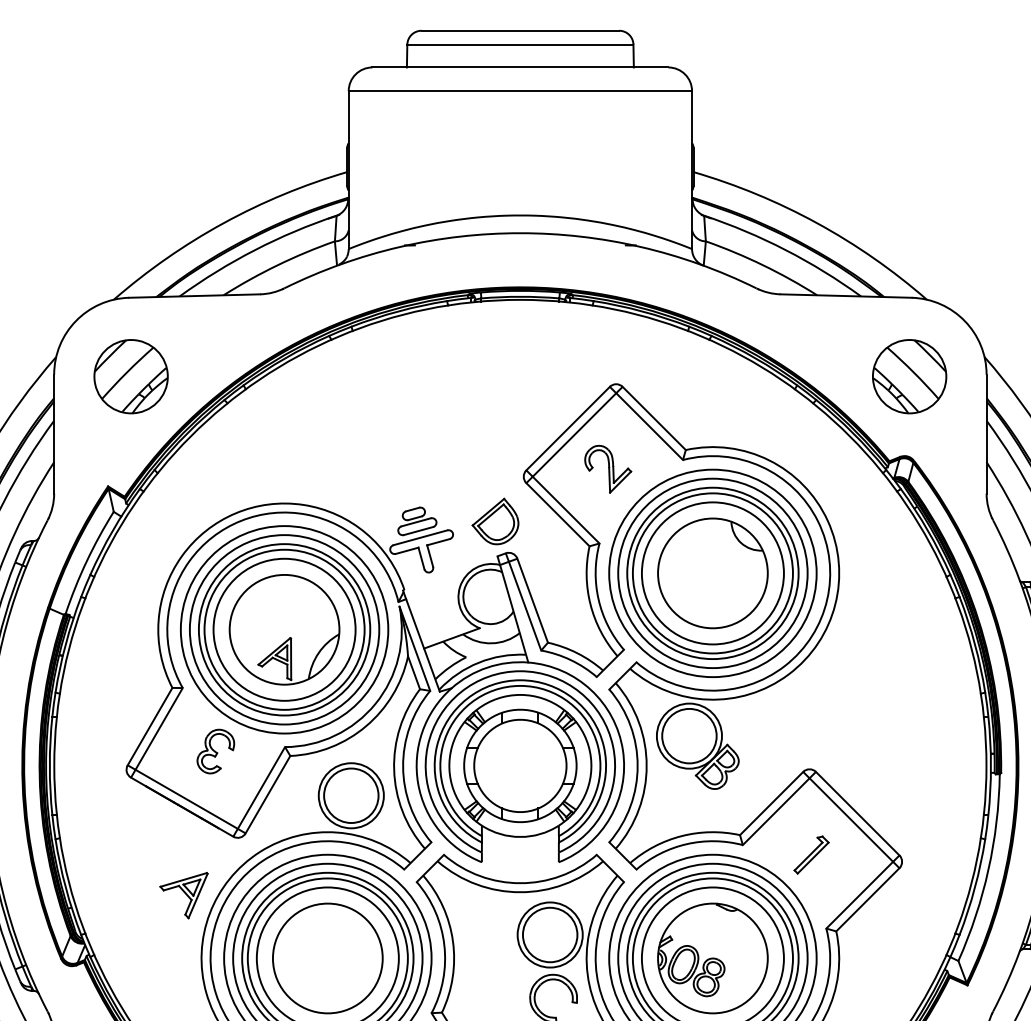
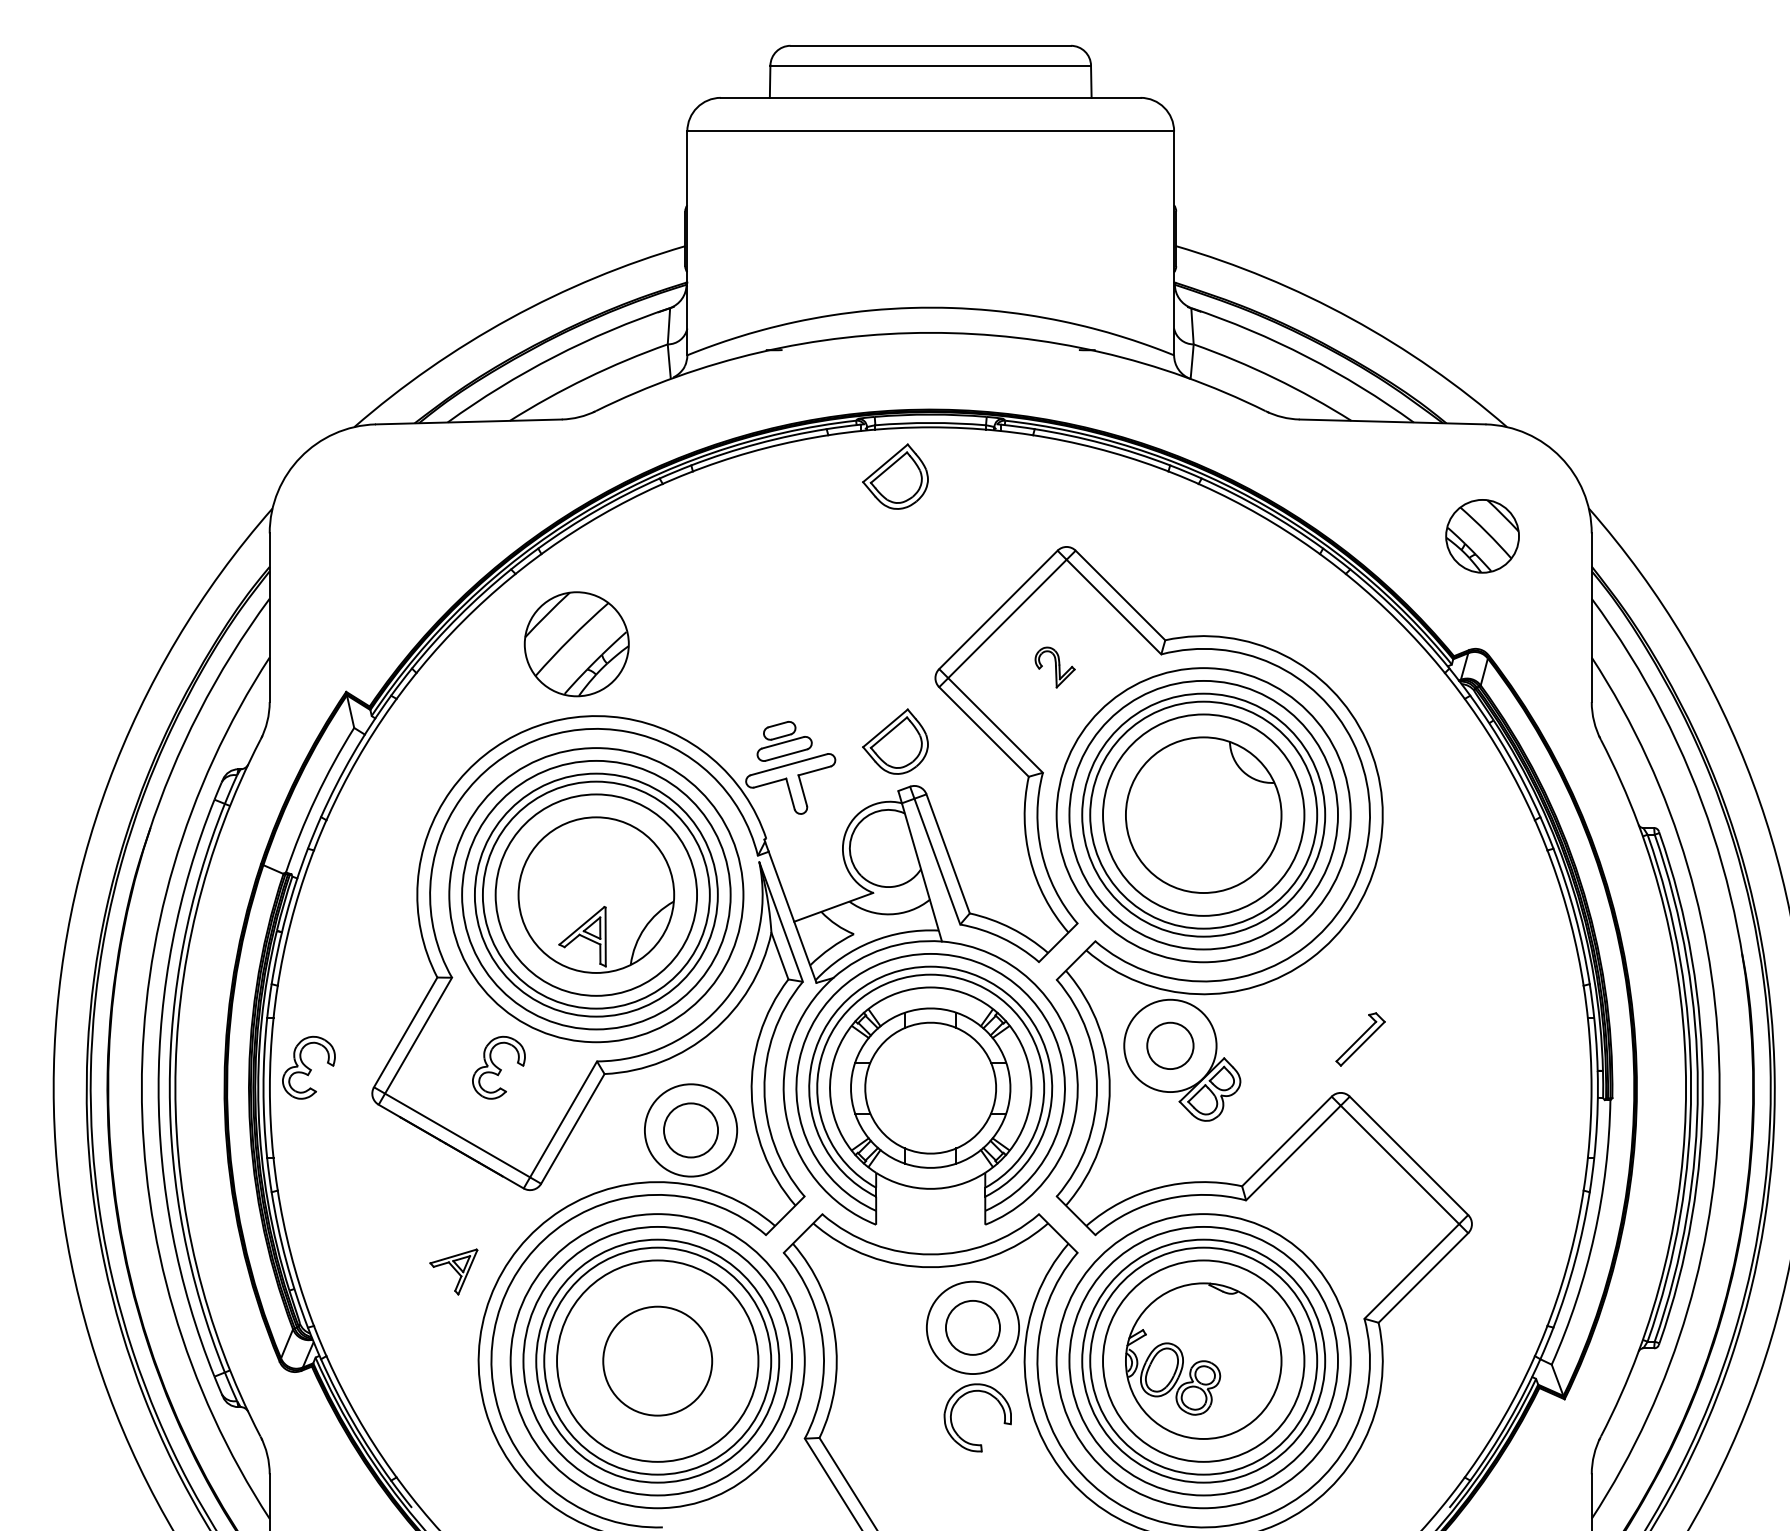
part: (495, 334) -> (895, 476), added
part: (130, 376) -> (576, 644), moved
part: (909, 376) -> (1482, 536), size x0.7
part: (607, 469) -> (1054, 667), size x0.6
circle: (689, 735) -> (1170, 1045), size x0.6
part: (81, 751) -> (308, 1067), added
circle: (350, 795) -> (690, 1130), size x0.7
part: (811, 855) -> (1360, 1039), moved
part: (183, 895) -> (453, 1271), size x0.7
circle: (549, 934) -> (972, 1327), size x0.7
circle: (327, 958) -> (657, 1360), size x0.7

